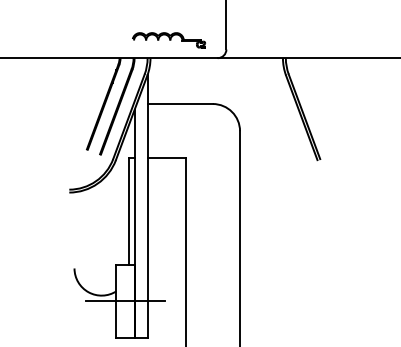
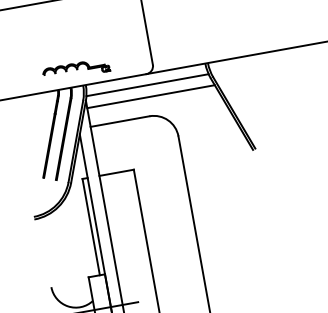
part: (168, 40) -> (75, 70), moved
line: (216, 70) -> (147, 85), added
line: (217, 83) -> (150, 97), added

